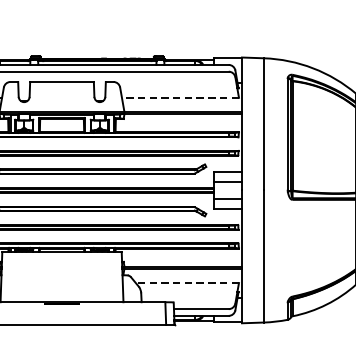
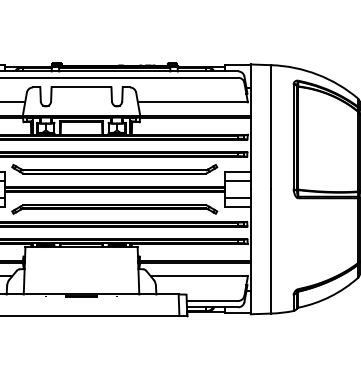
line: (180, 97) -> (192, 102), dashed -> solid
line: (186, 283) -> (198, 276), dashed -> solid

